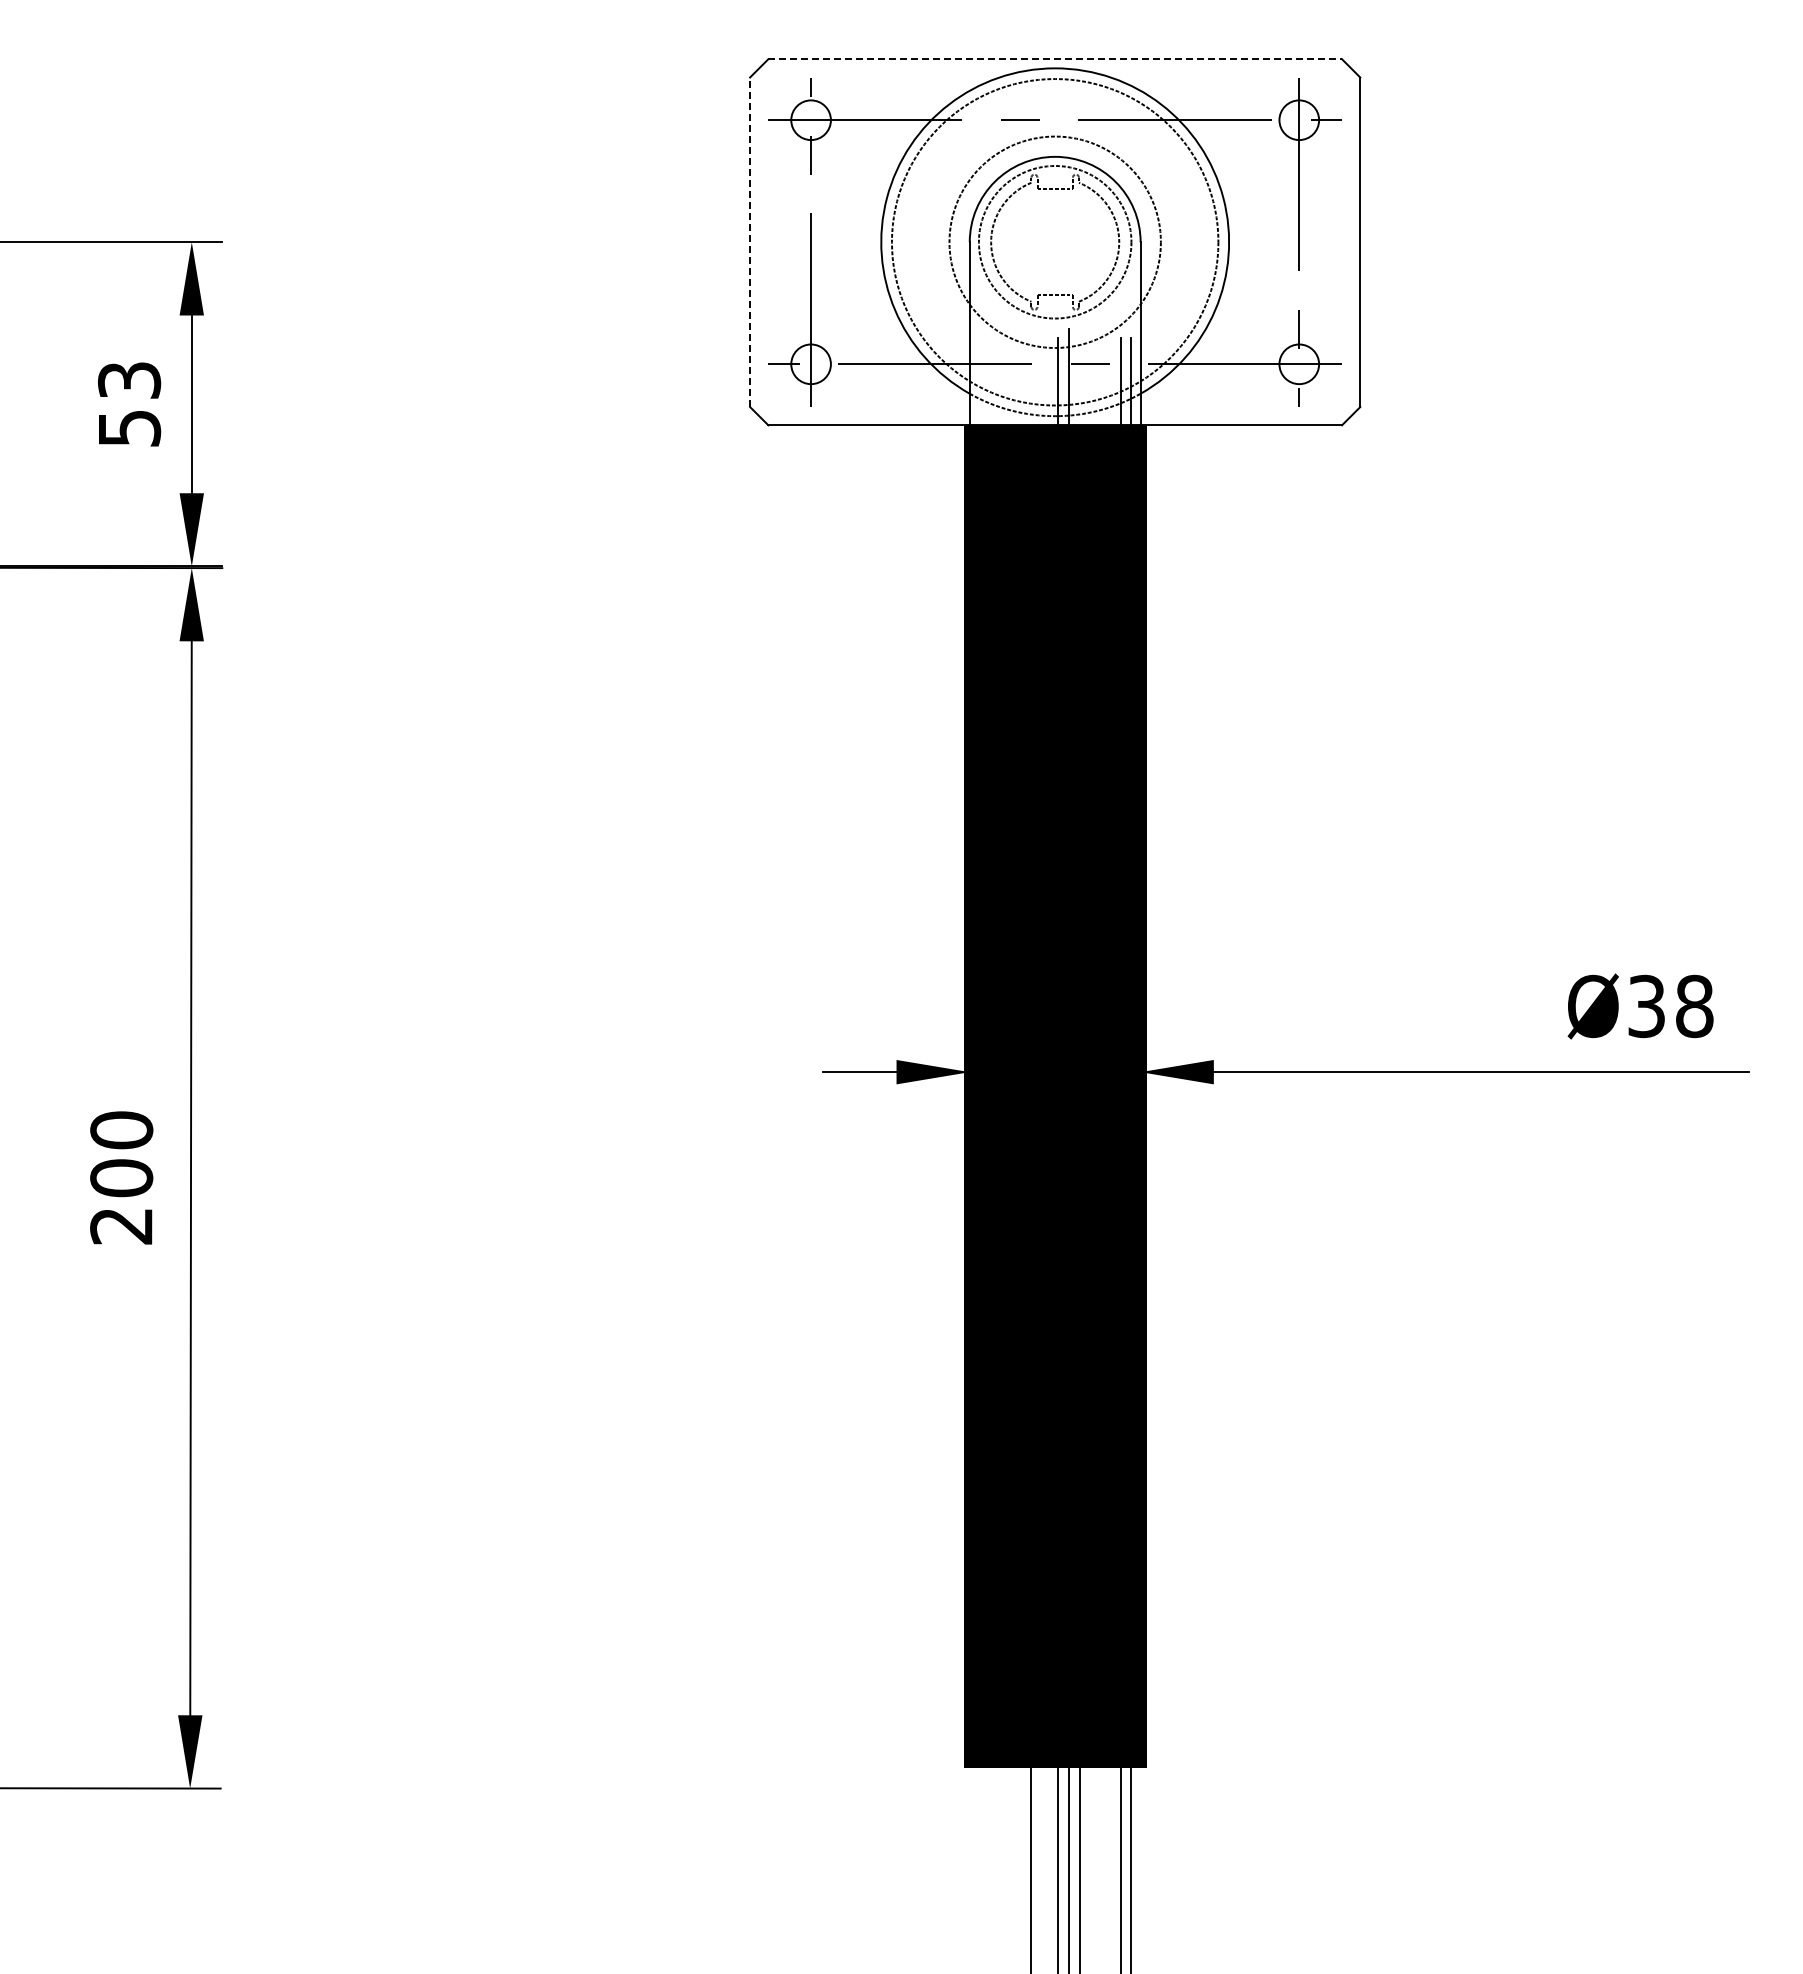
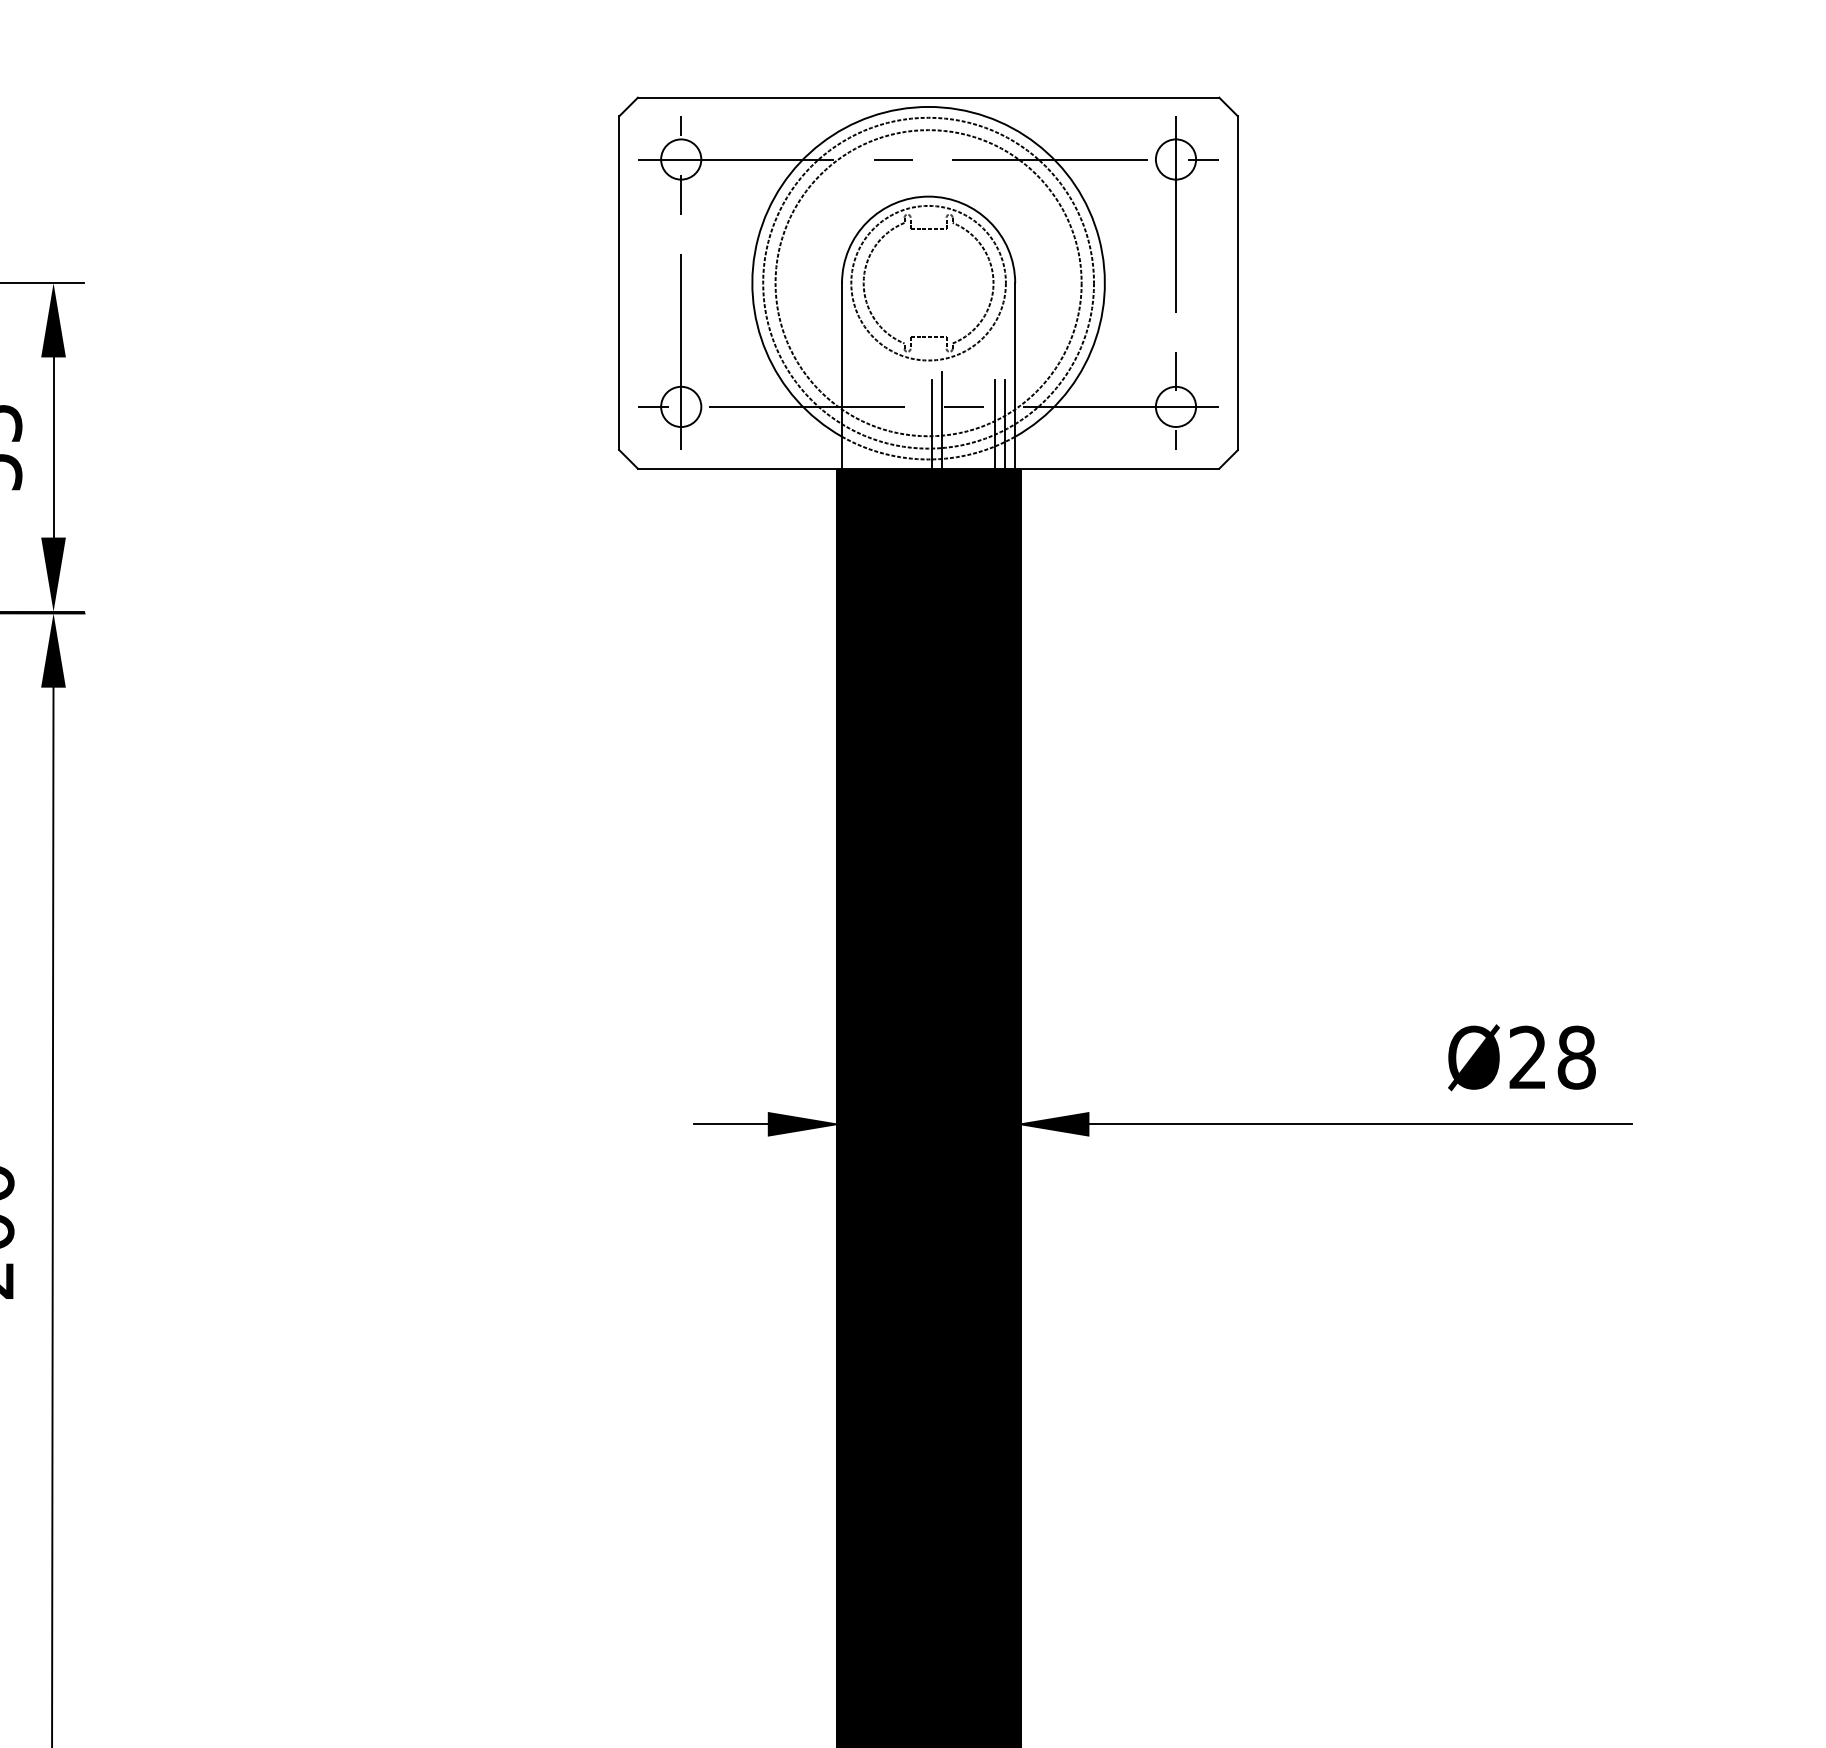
line: (1055, 59) -> (928, 97), dashed -> solid
line: (750, 242) -> (619, 283), dashed -> solid
circle: (1055, 242) -> (928, 283), size x1.43
text: (1646, 1006) -> (1527, 1057), Ø38 -> Ø28

